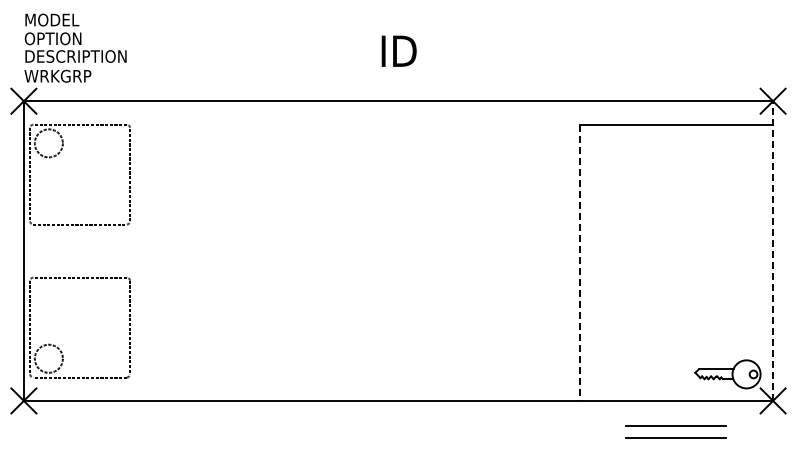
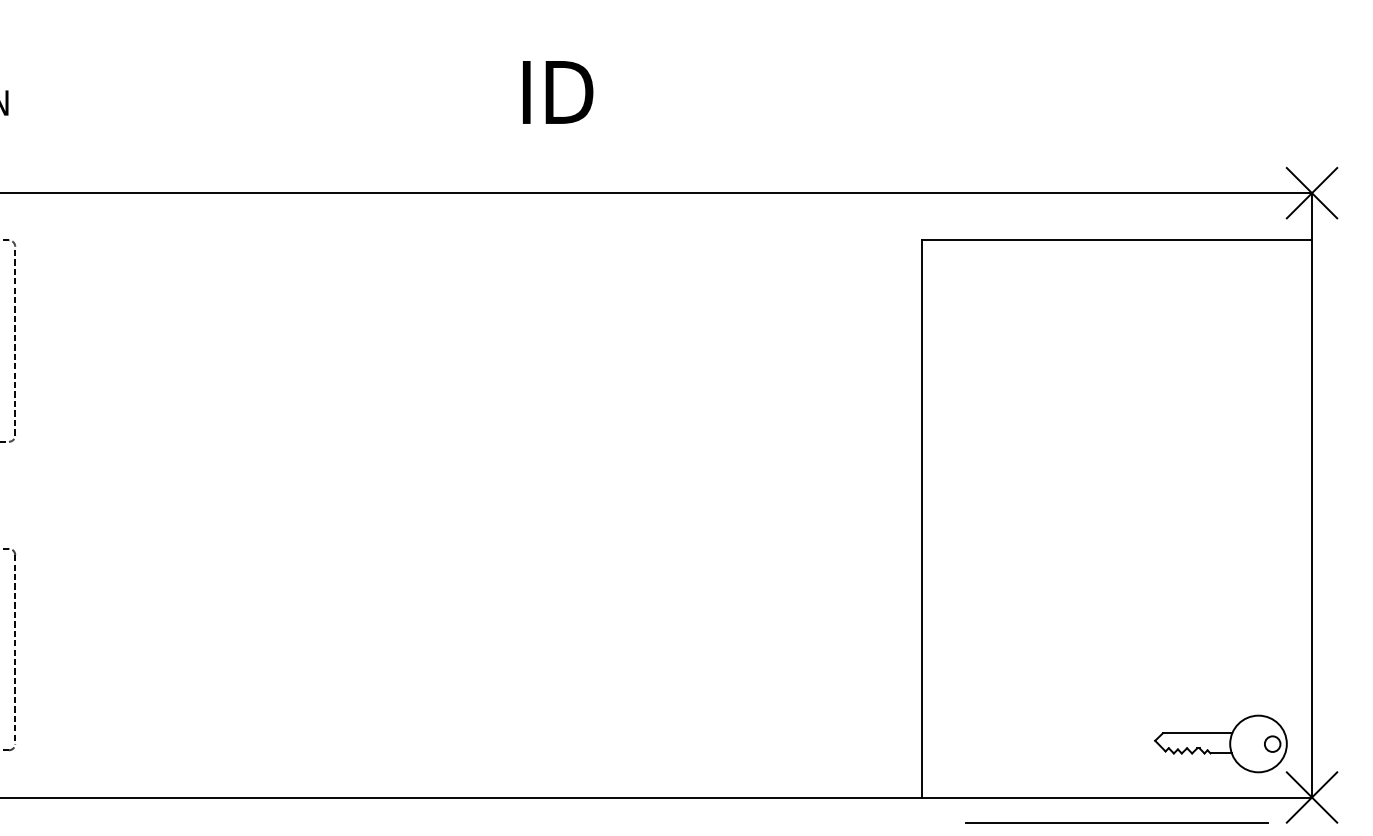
line: (773, 251) -> (1312, 496), dashed -> solid
line: (579, 263) -> (921, 520), dashed -> solid
line: (676, 413) -> (1117, 822), added

